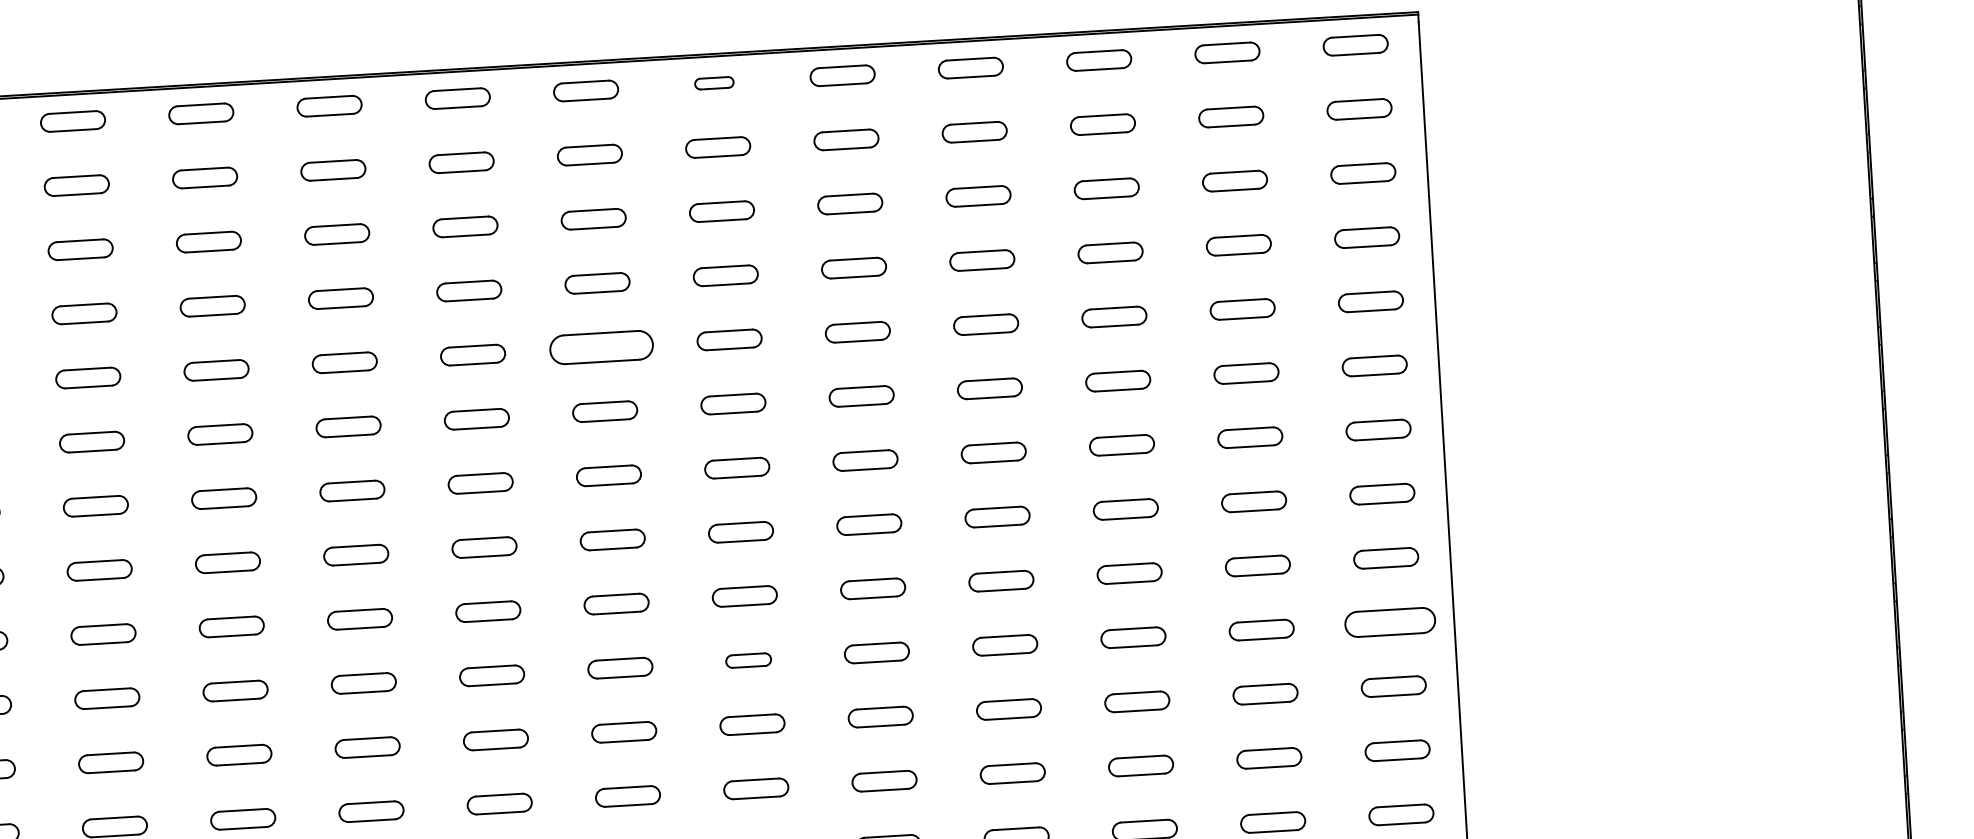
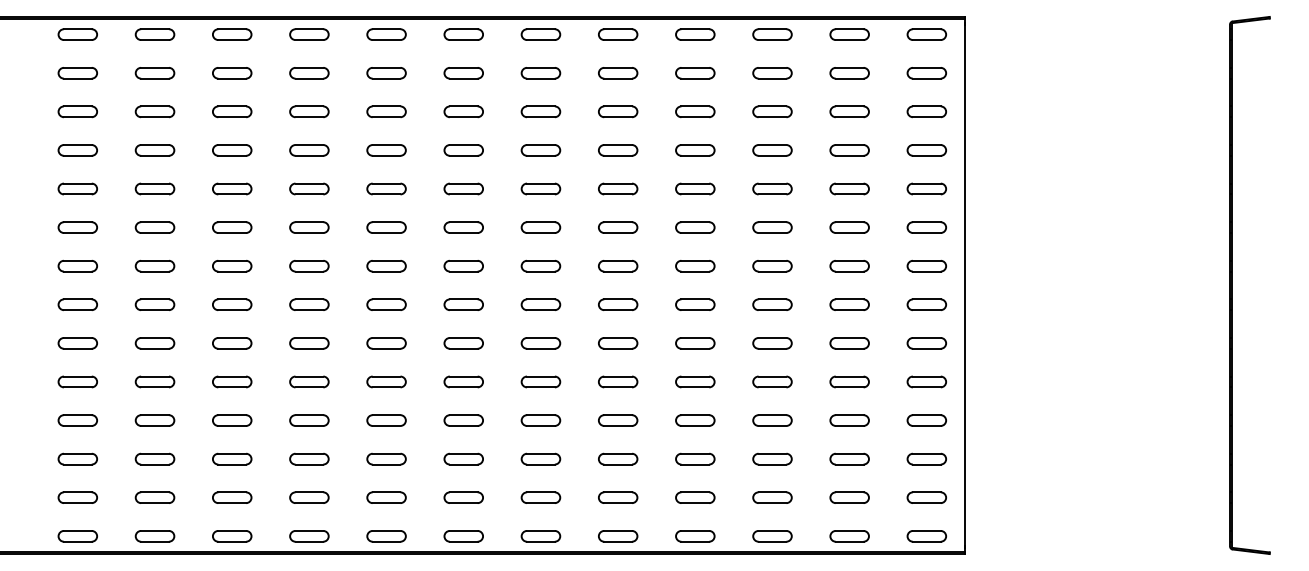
part: (713, 83) -> (540, 34), size x1.67
part: (600, 346) -> (463, 188), size x0.62
part: (1389, 621) -> (926, 381), size x0.71
part: (747, 659) -> (540, 381), size x1.43

